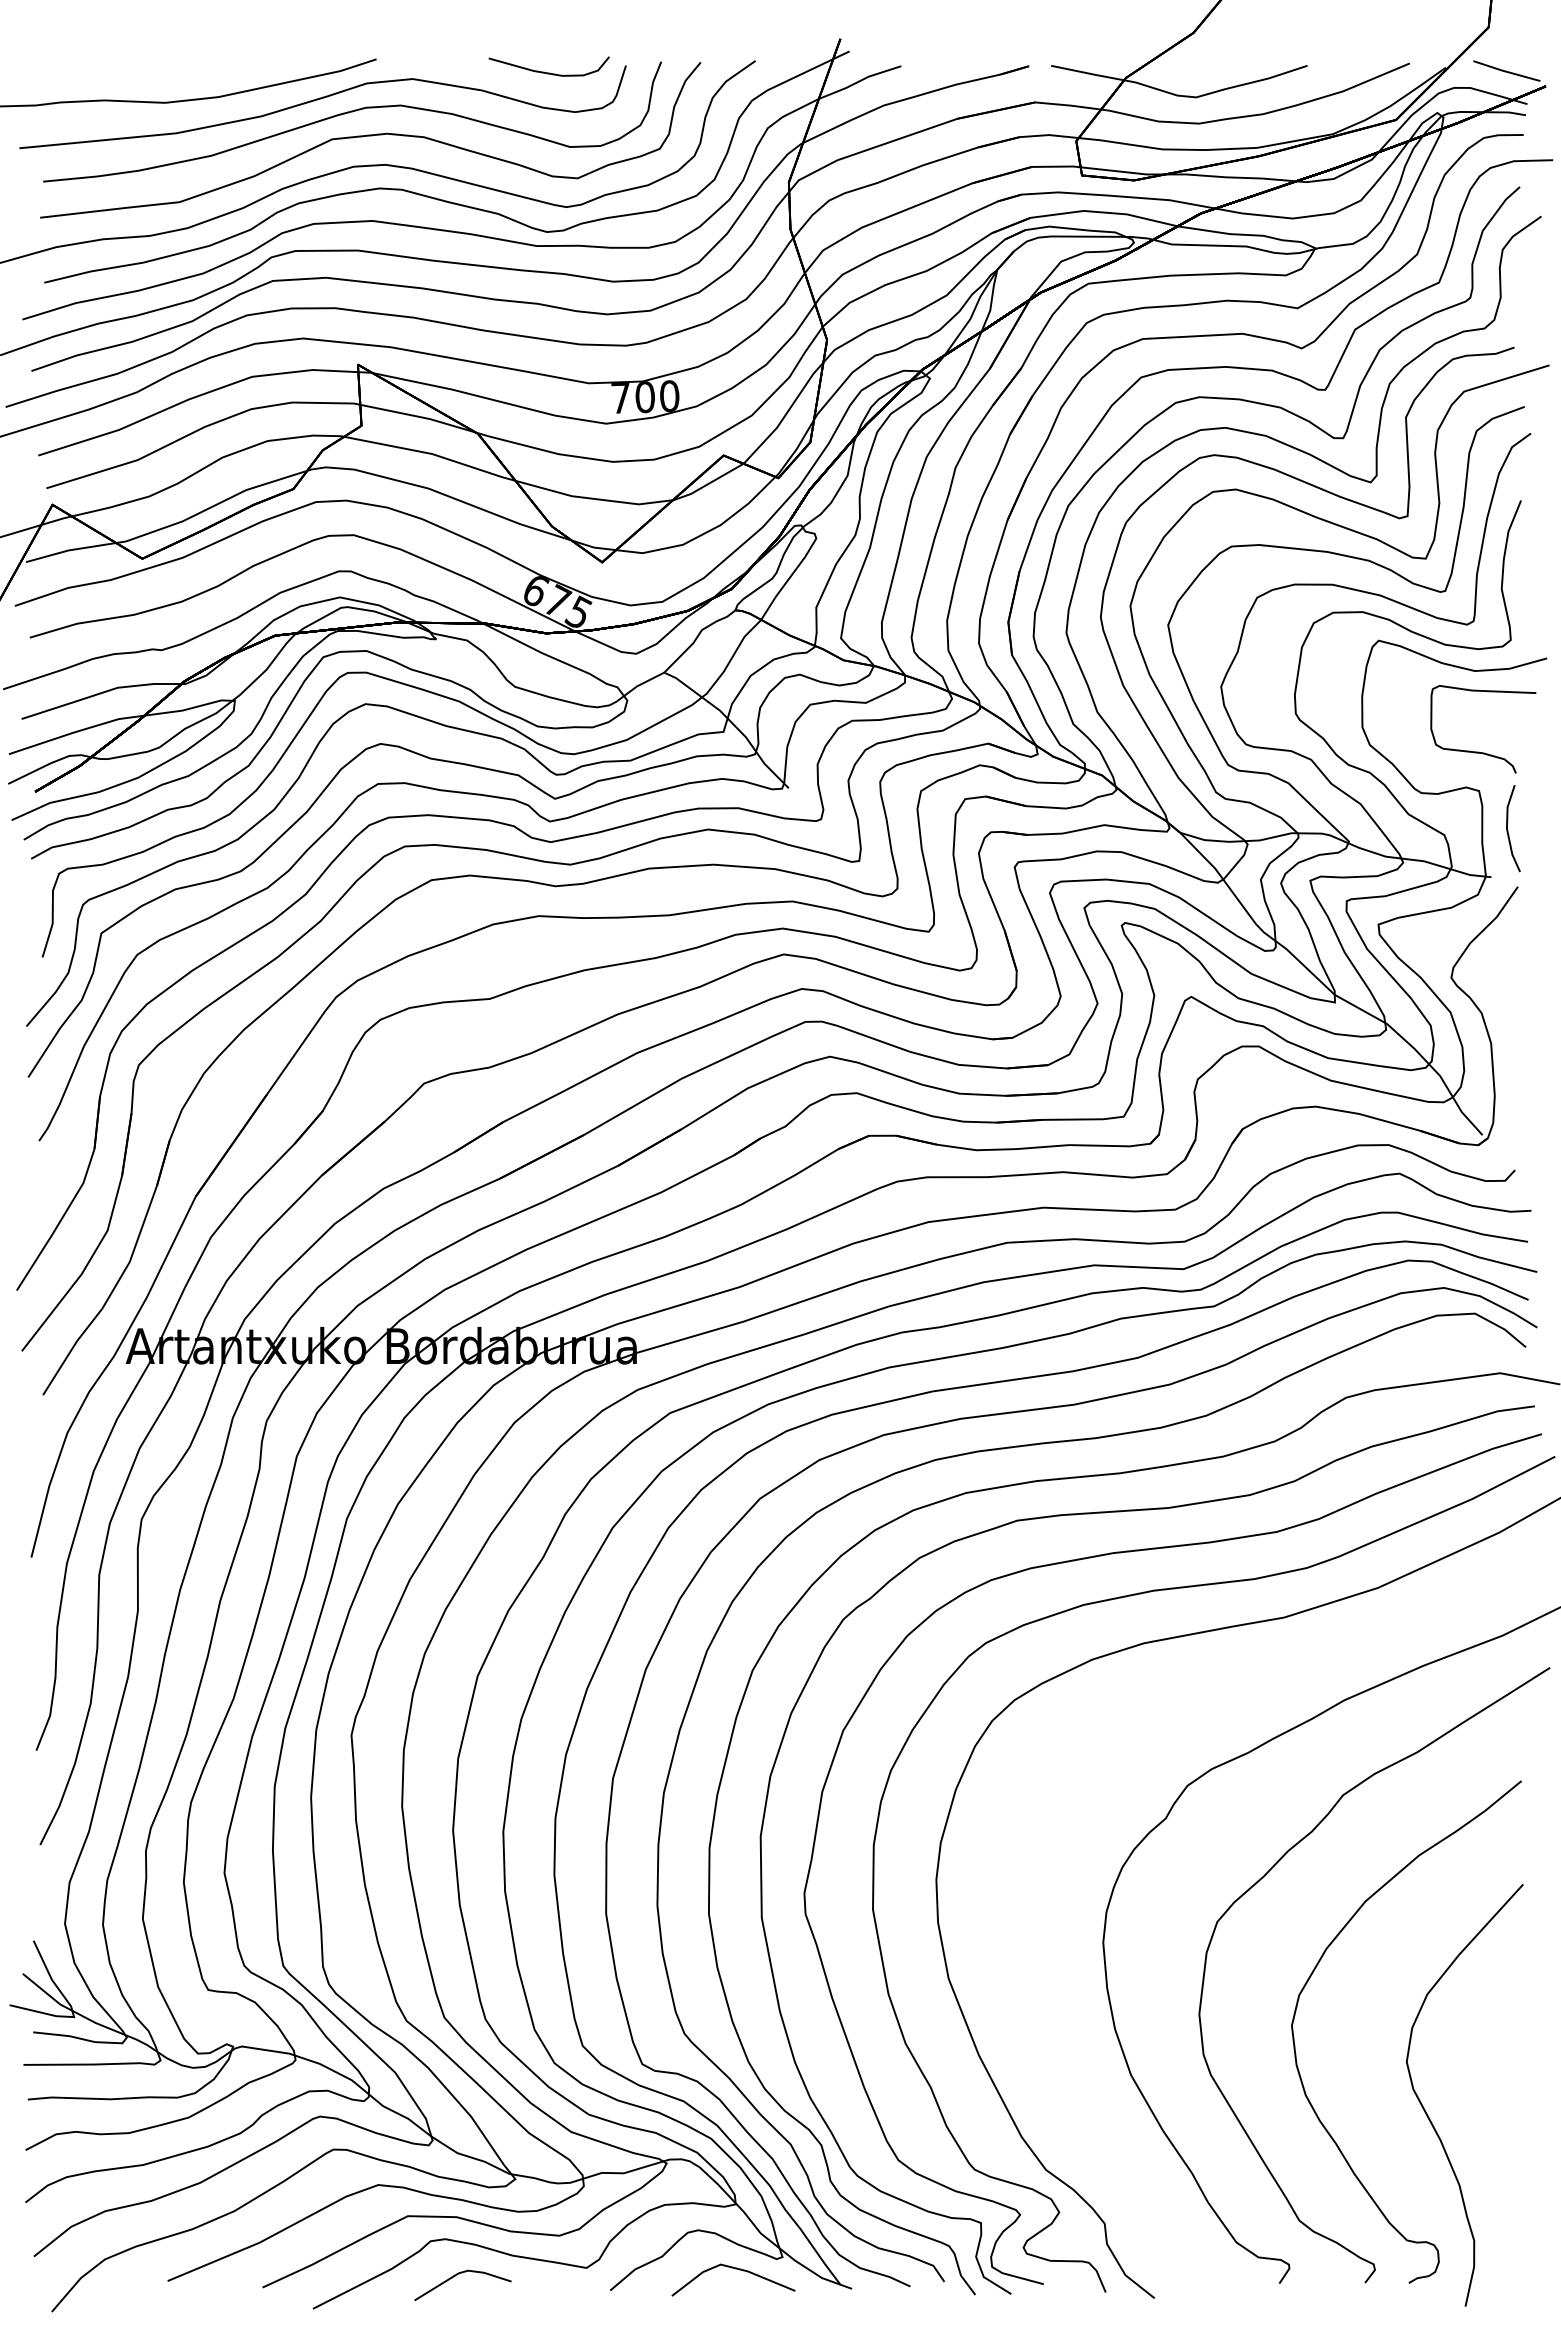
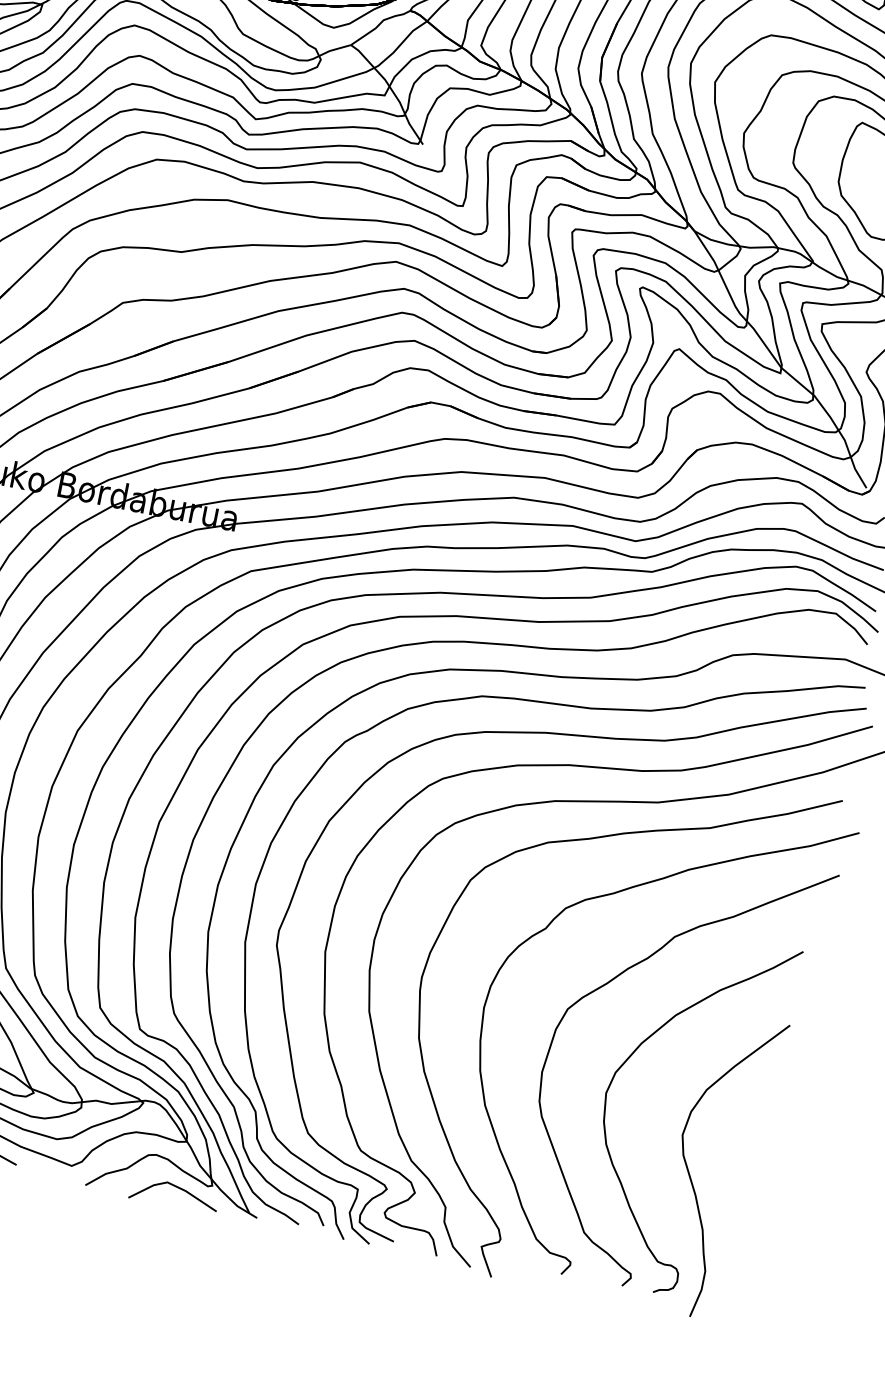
part: (1030, 2017) -> (421, 1050), added

